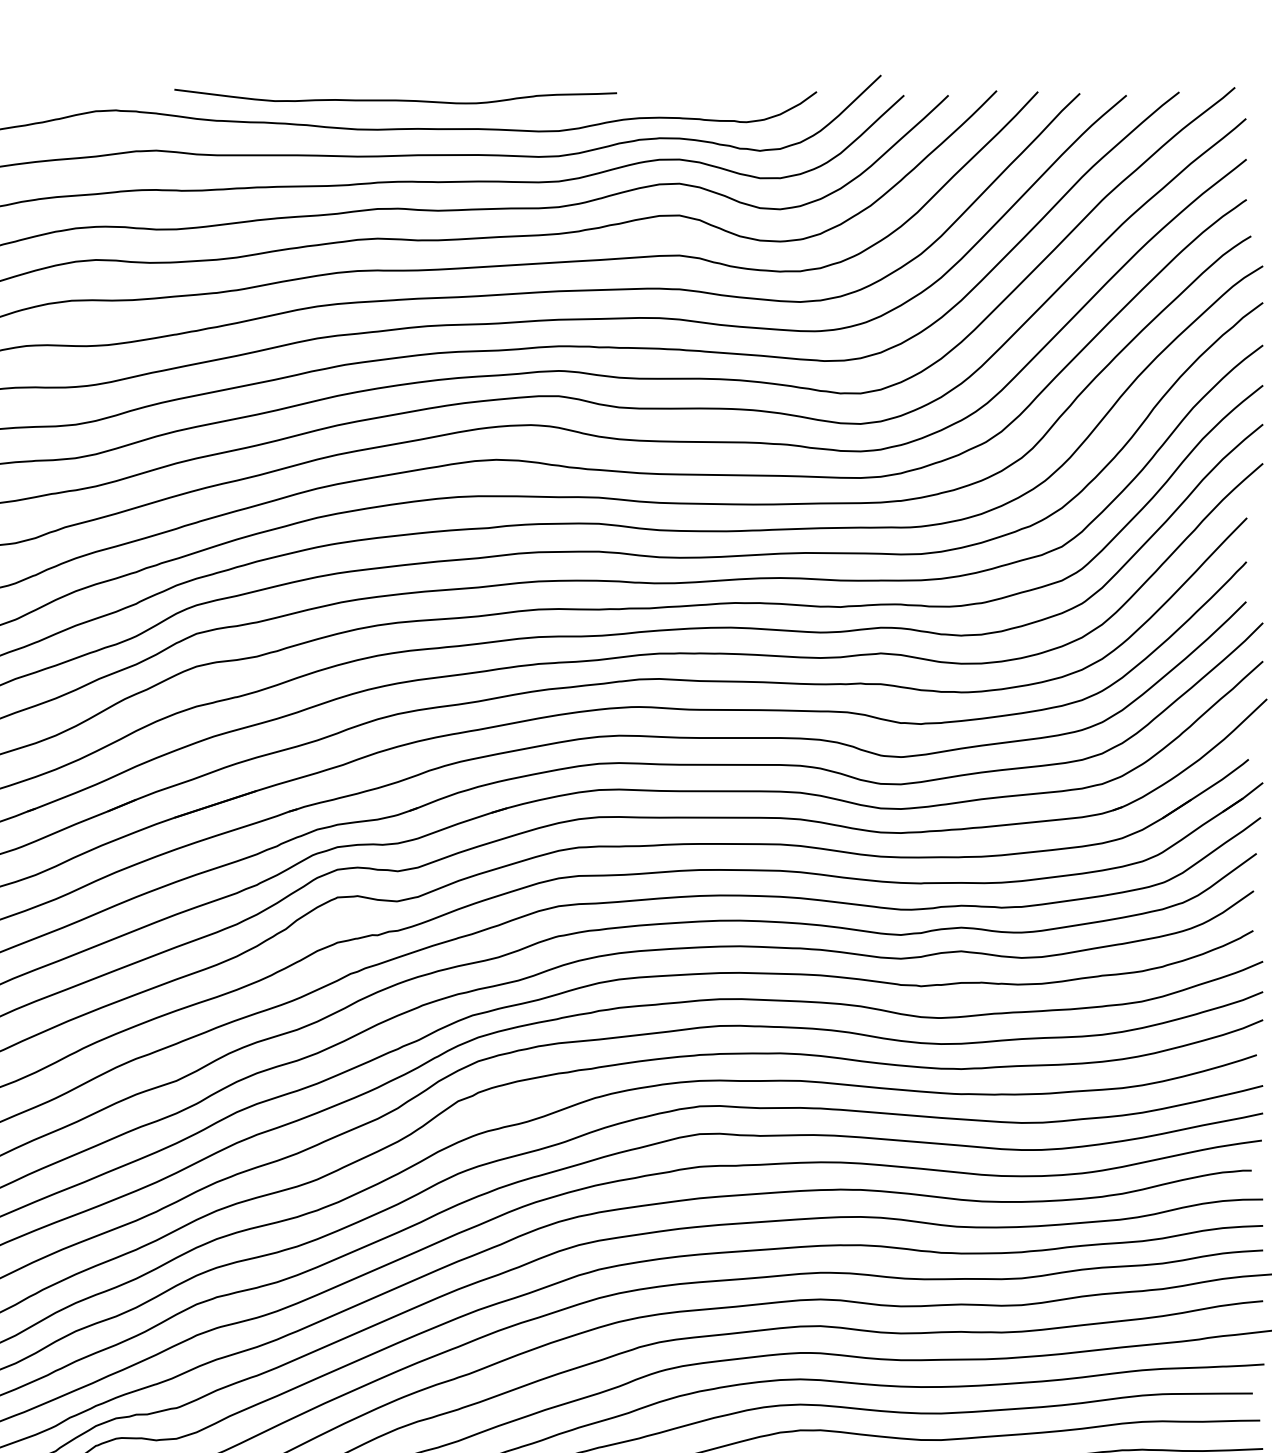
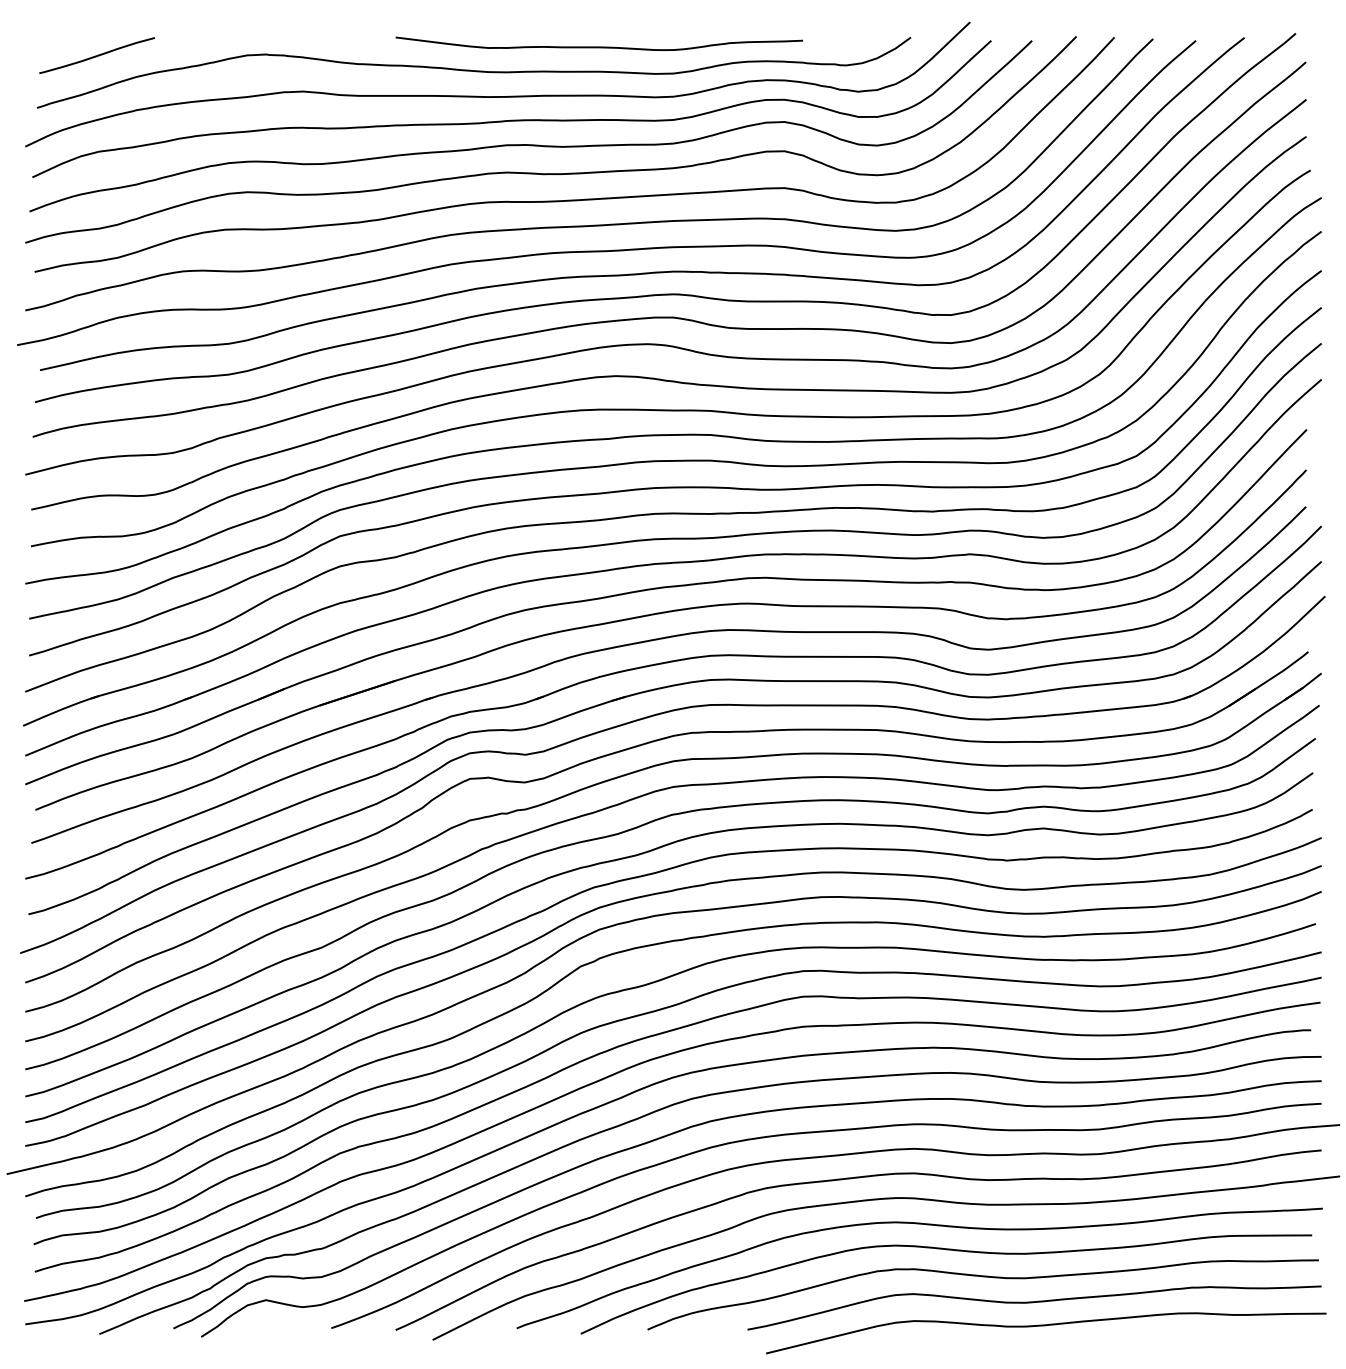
curve: (394, 99) -> (598, 46), moved

